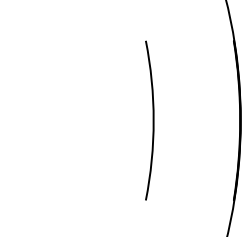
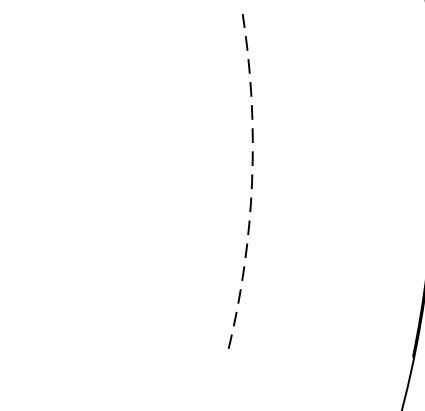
arc: (153, 120) -> (251, 181), solid -> dashed

